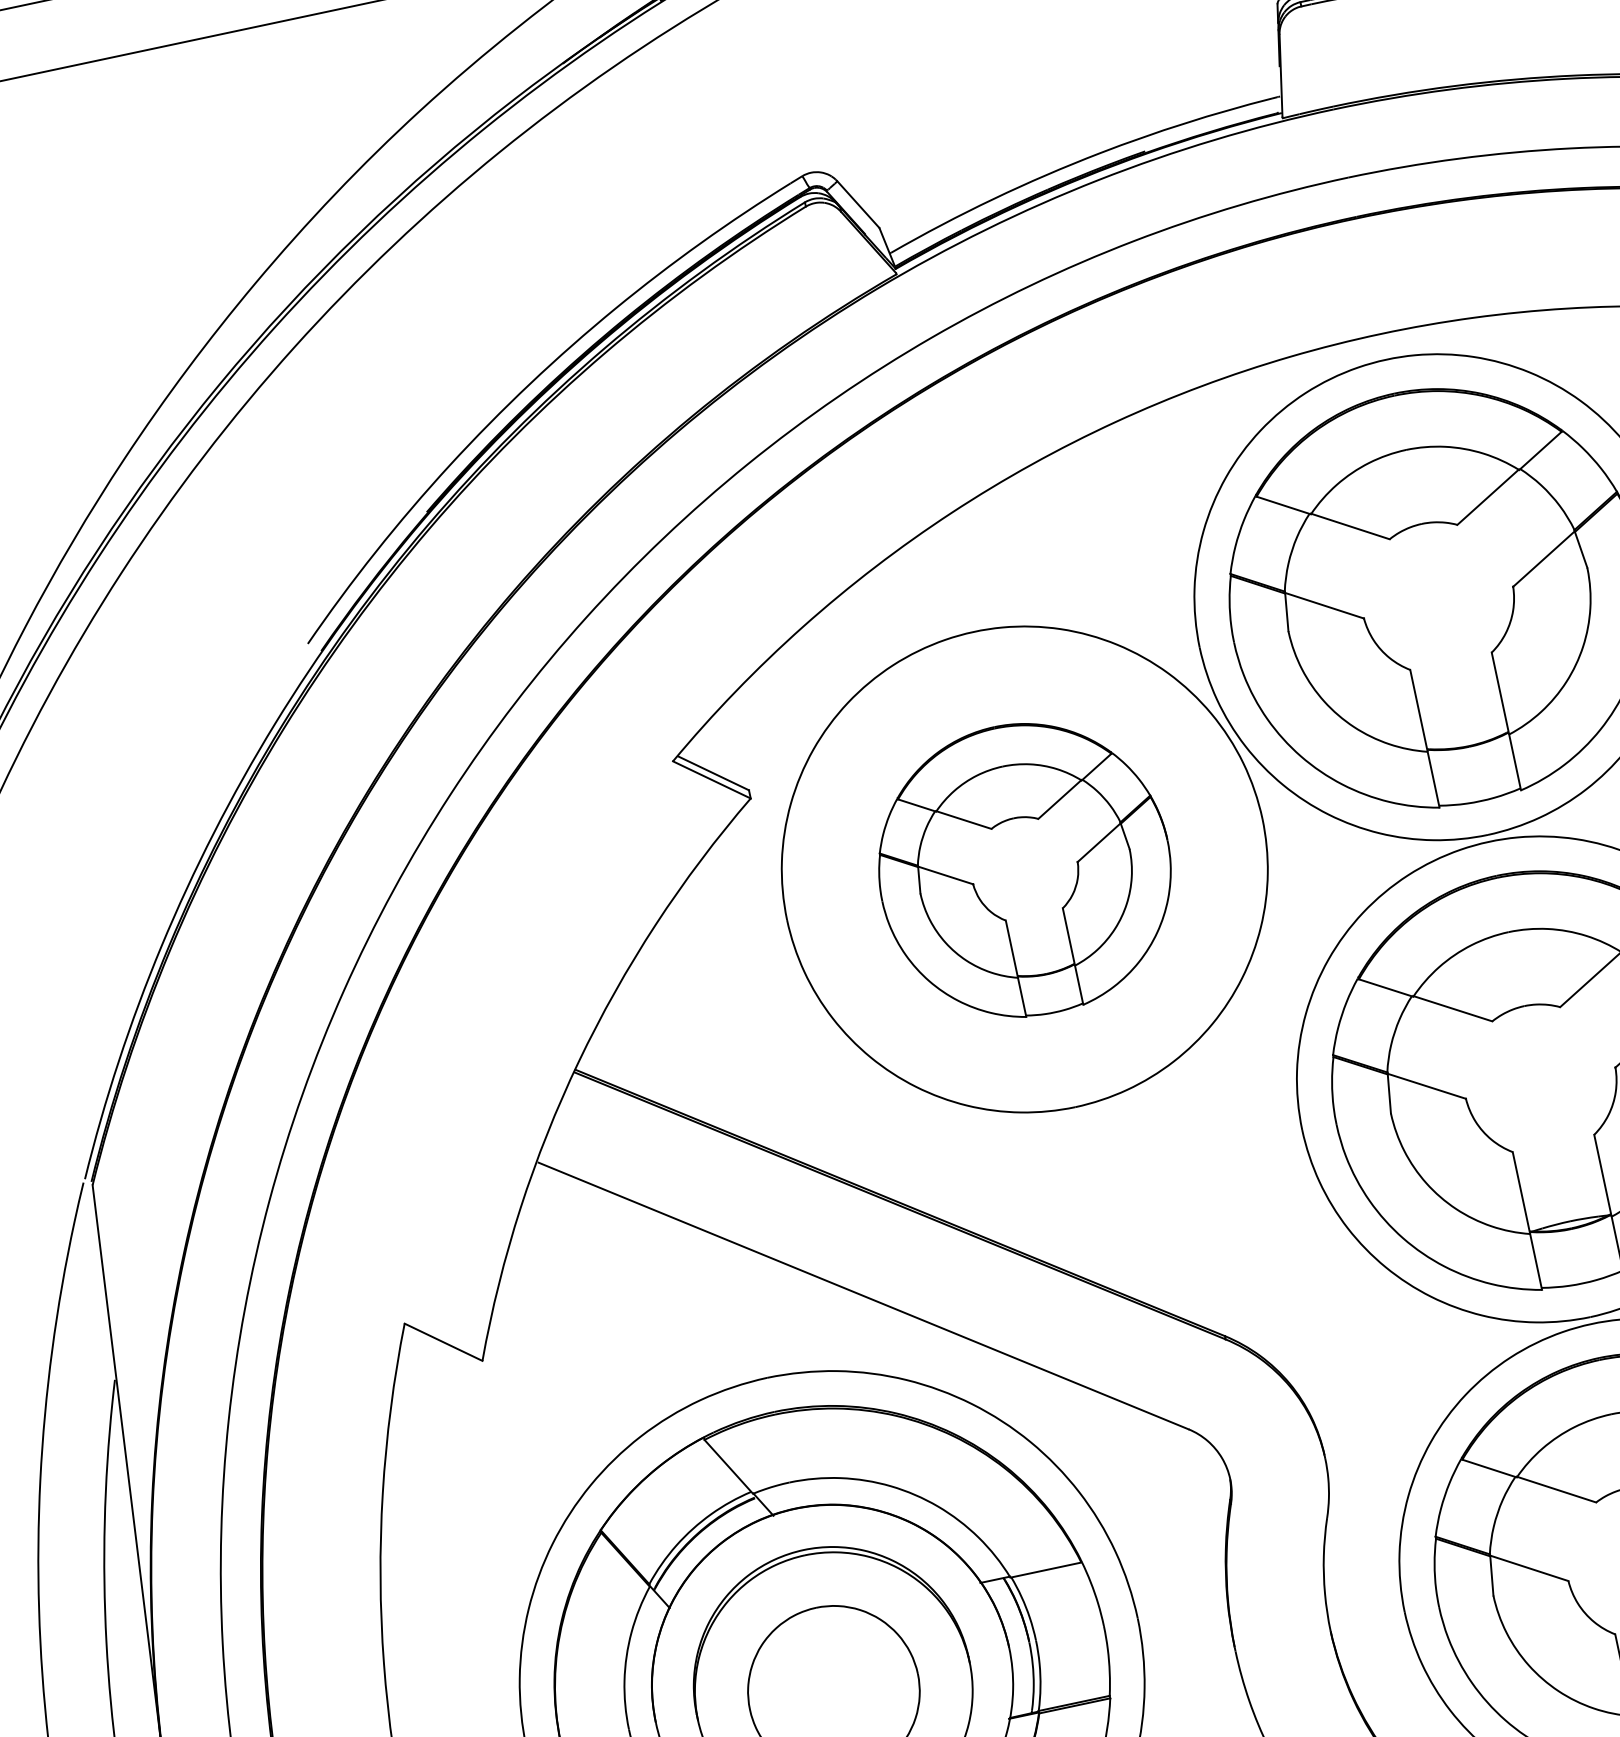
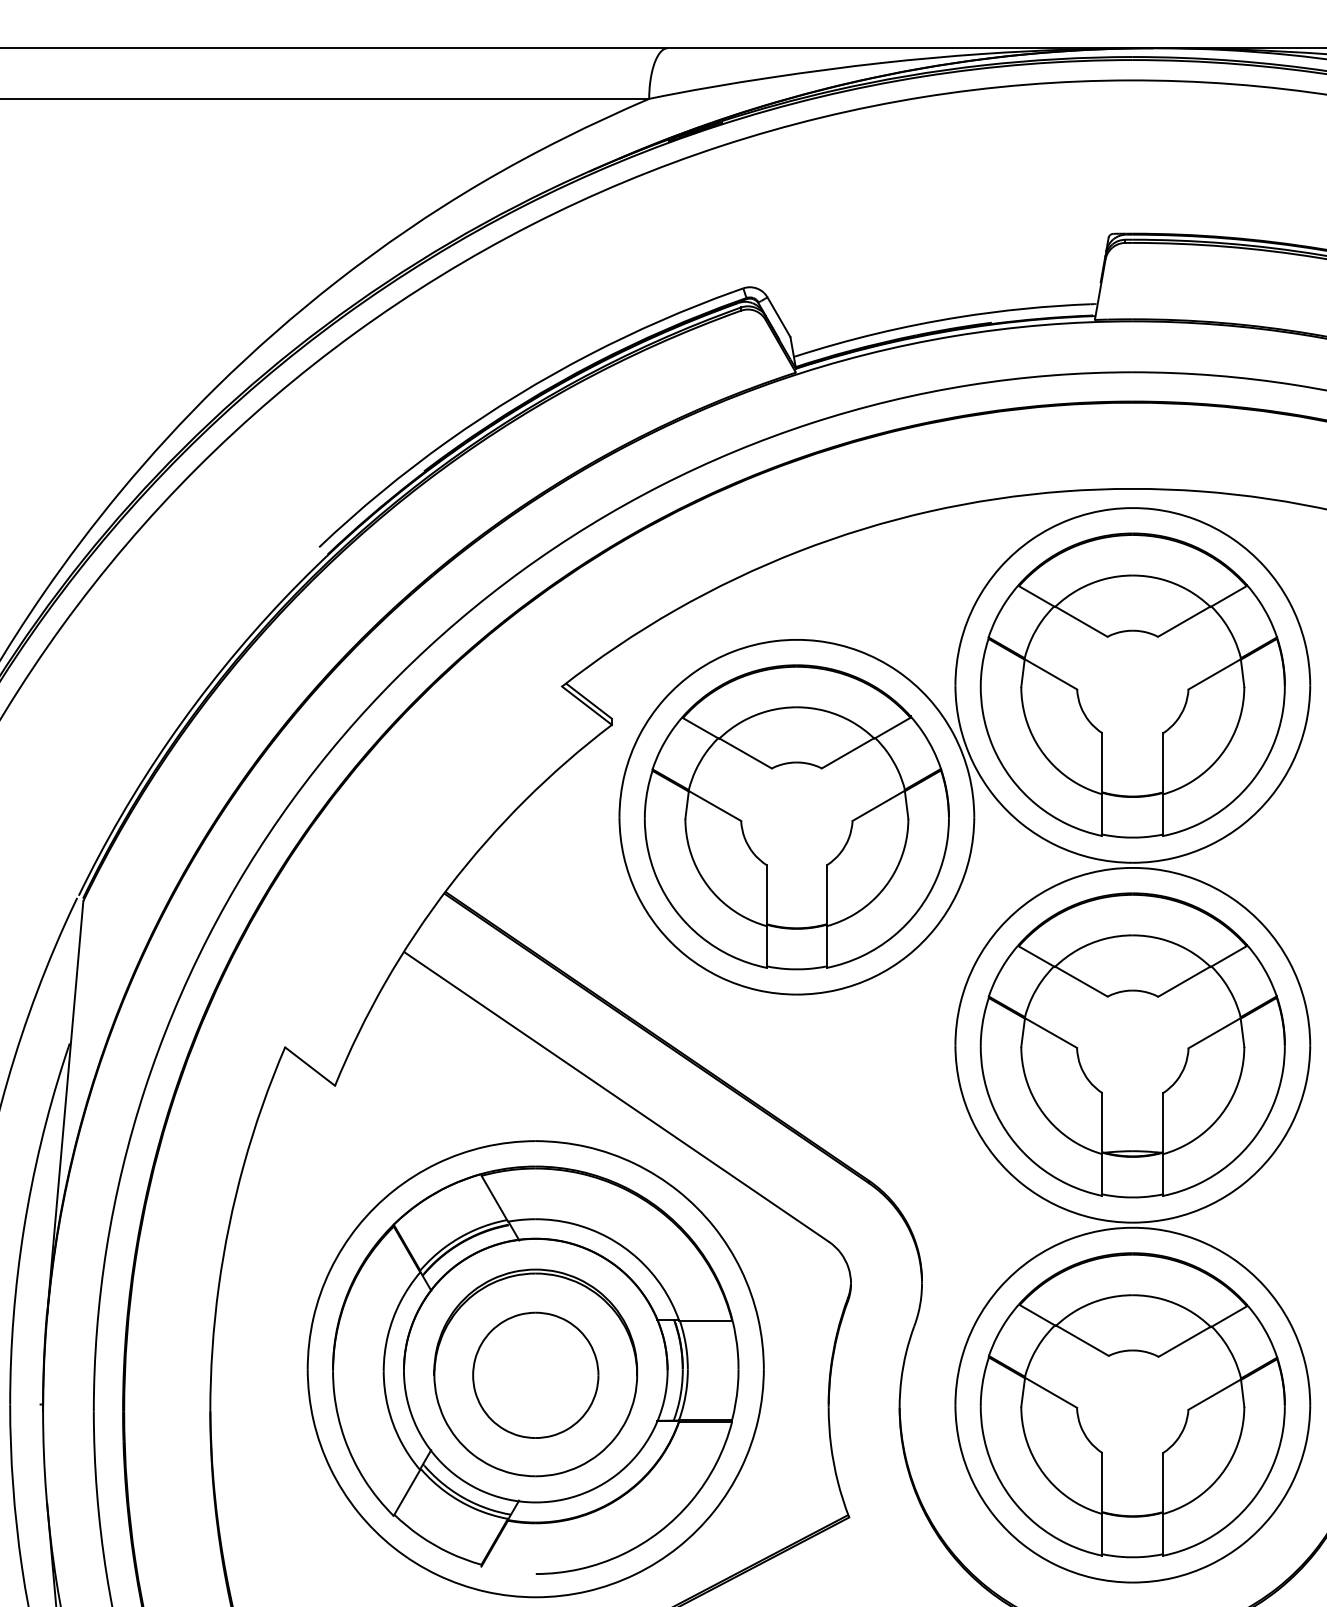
part: (1024, 869) -> (796, 817), size x1.43

